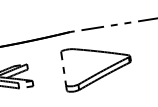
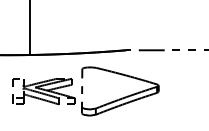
part: (100, 71) -> (122, 97), moved

